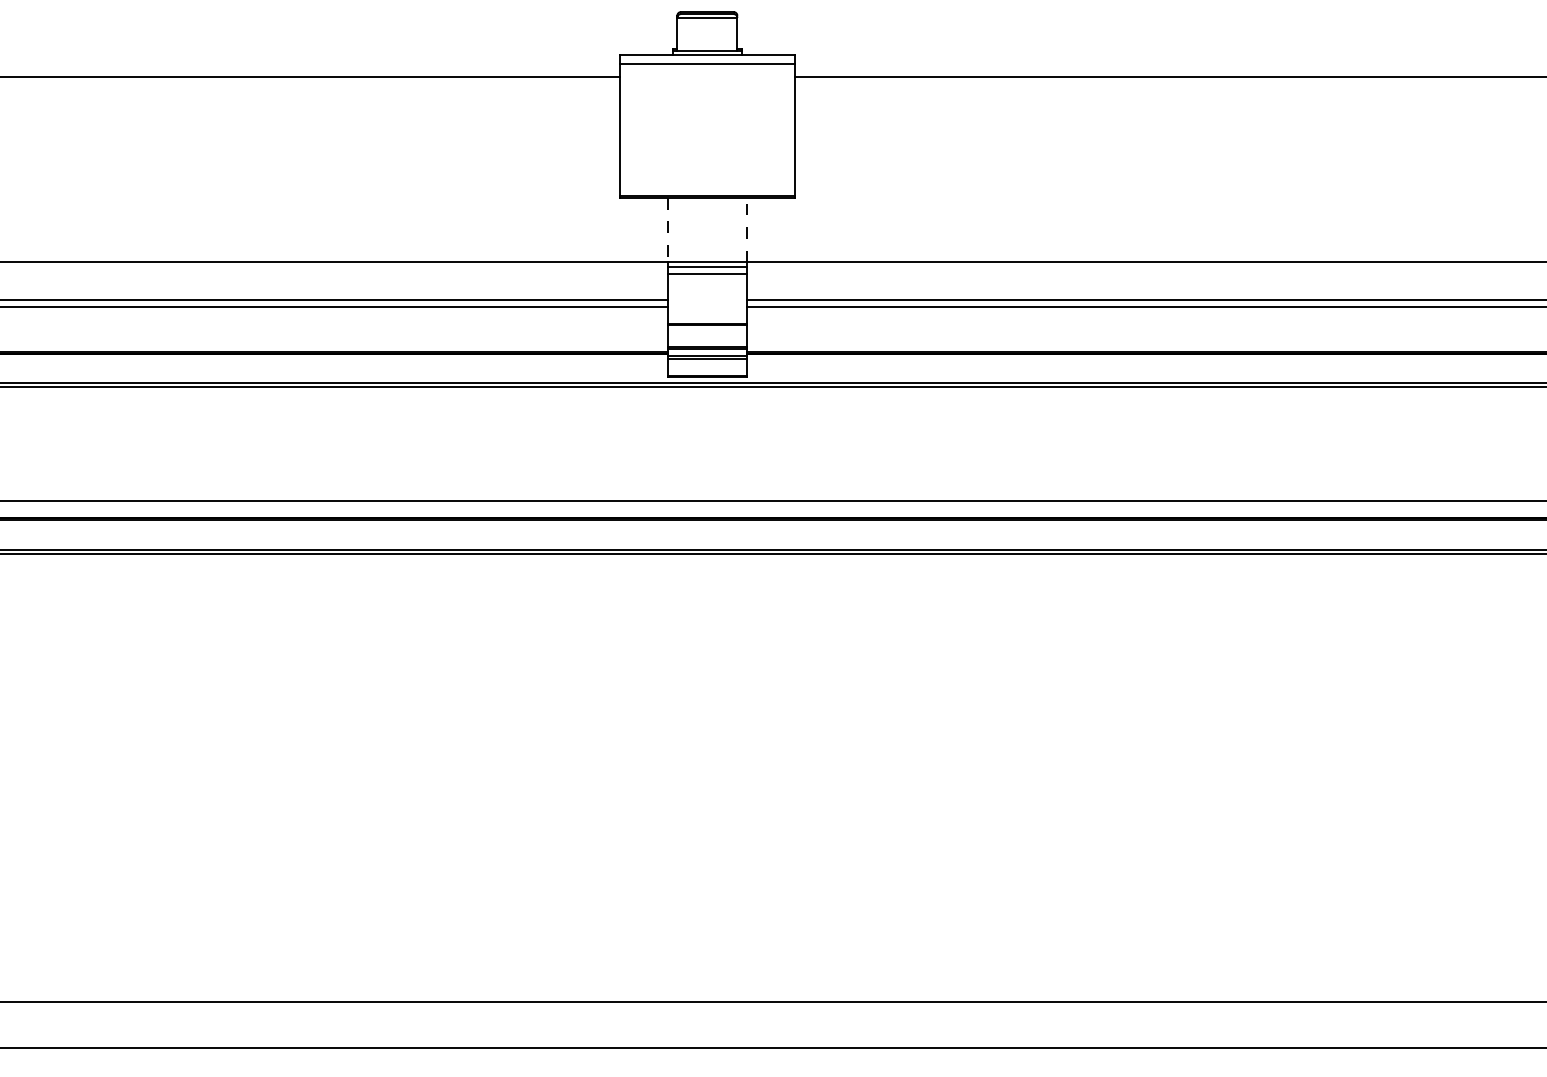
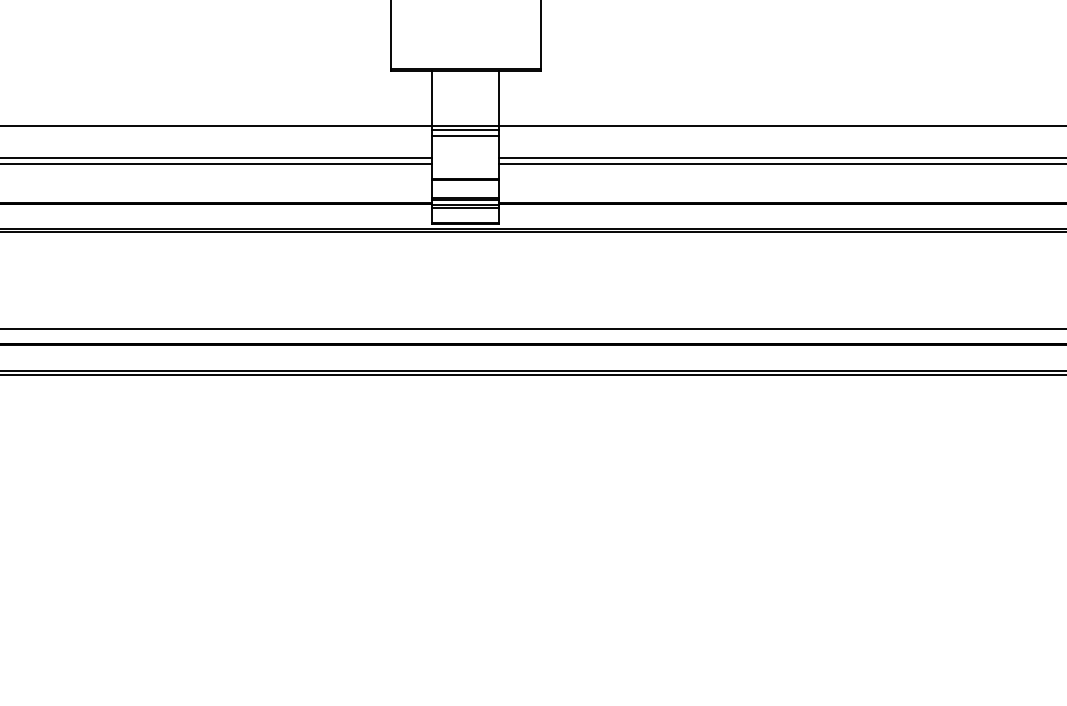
line: (746, 229) -> (499, 97), dashed -> solid
line: (668, 230) -> (432, 98), dashed -> solid

